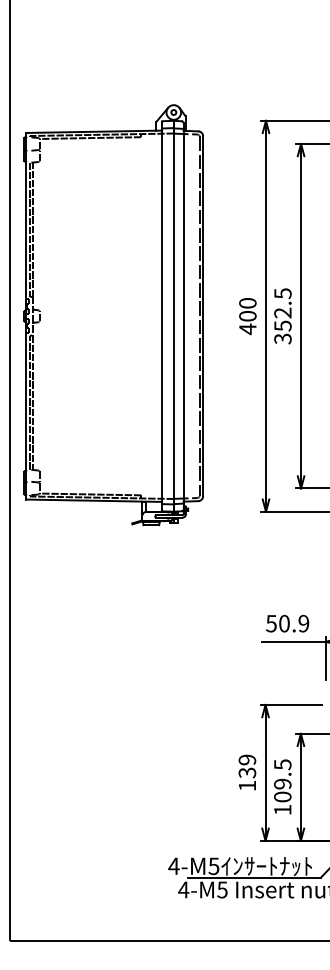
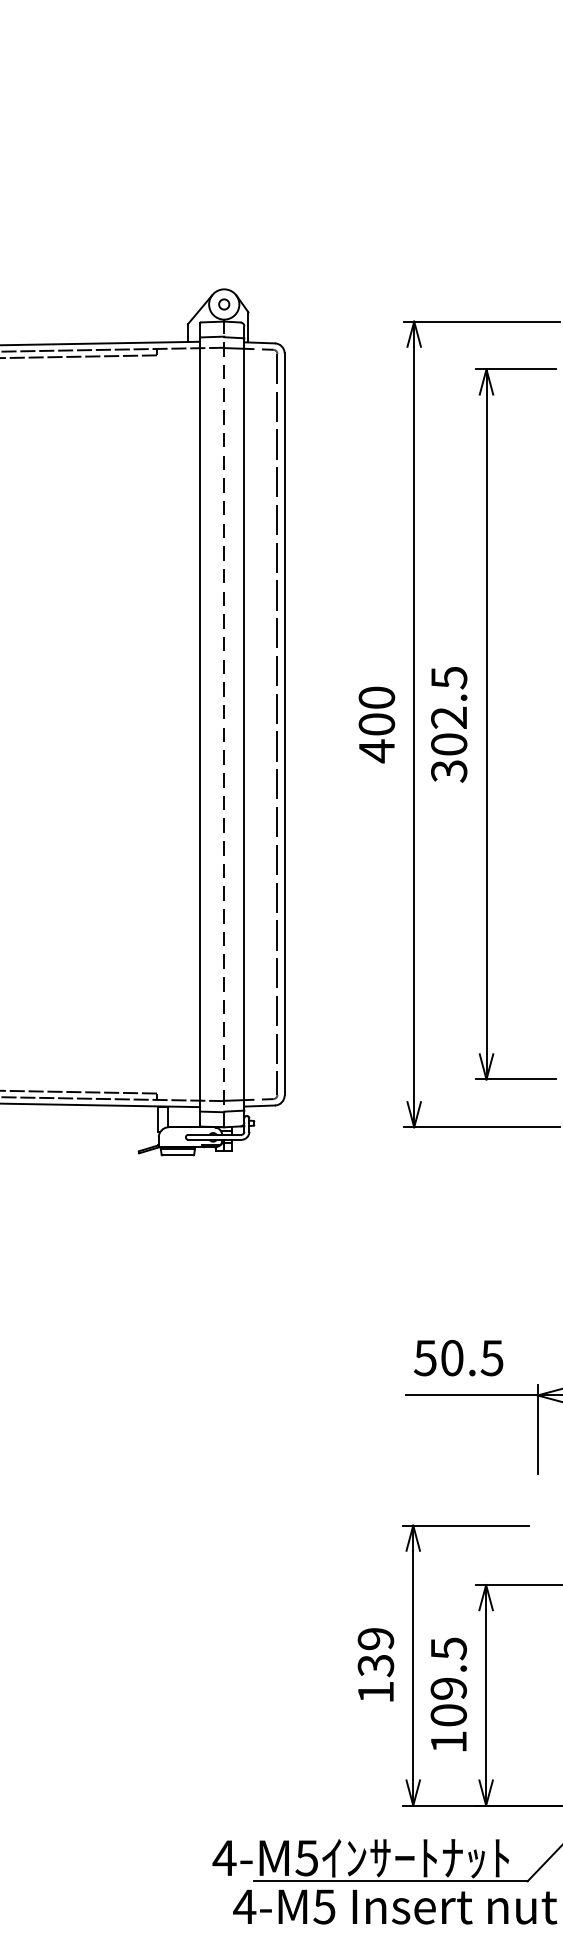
line: (173, 317) -> (223, 726), solid -> dashed
text: (282, 325) -> (448, 743), 352.5 -> 302.5
text: (303, 623) -> (491, 1357), 50.9 -> 50.5

